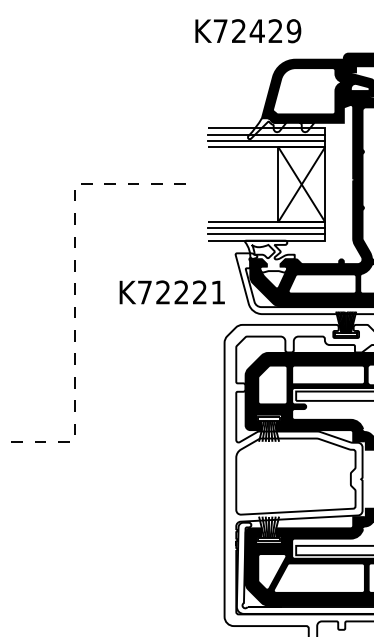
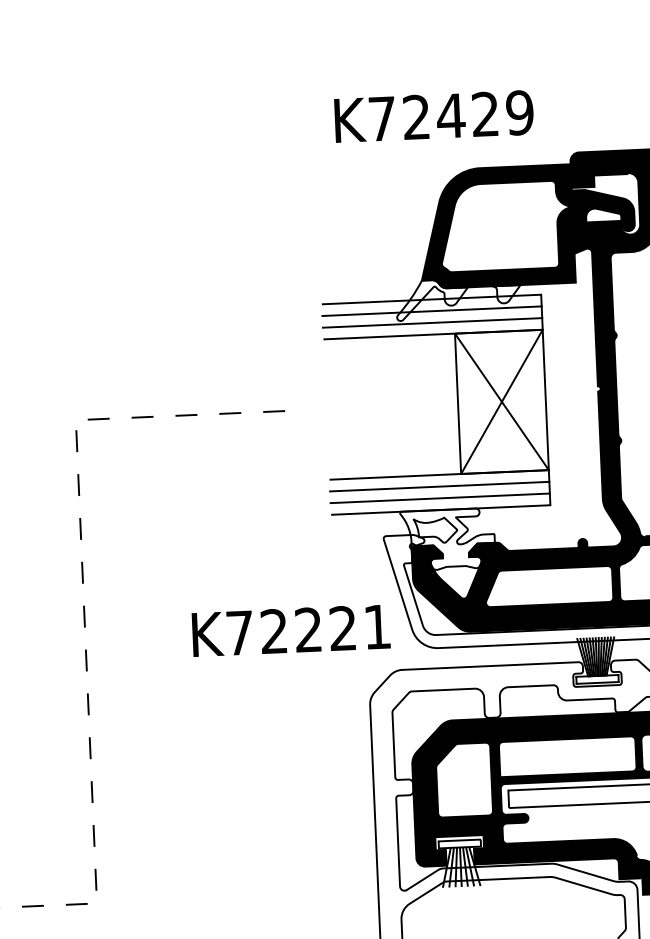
text: (248, 31) -> (434, 117), moved
text: (171, 292) -> (289, 630), moved

